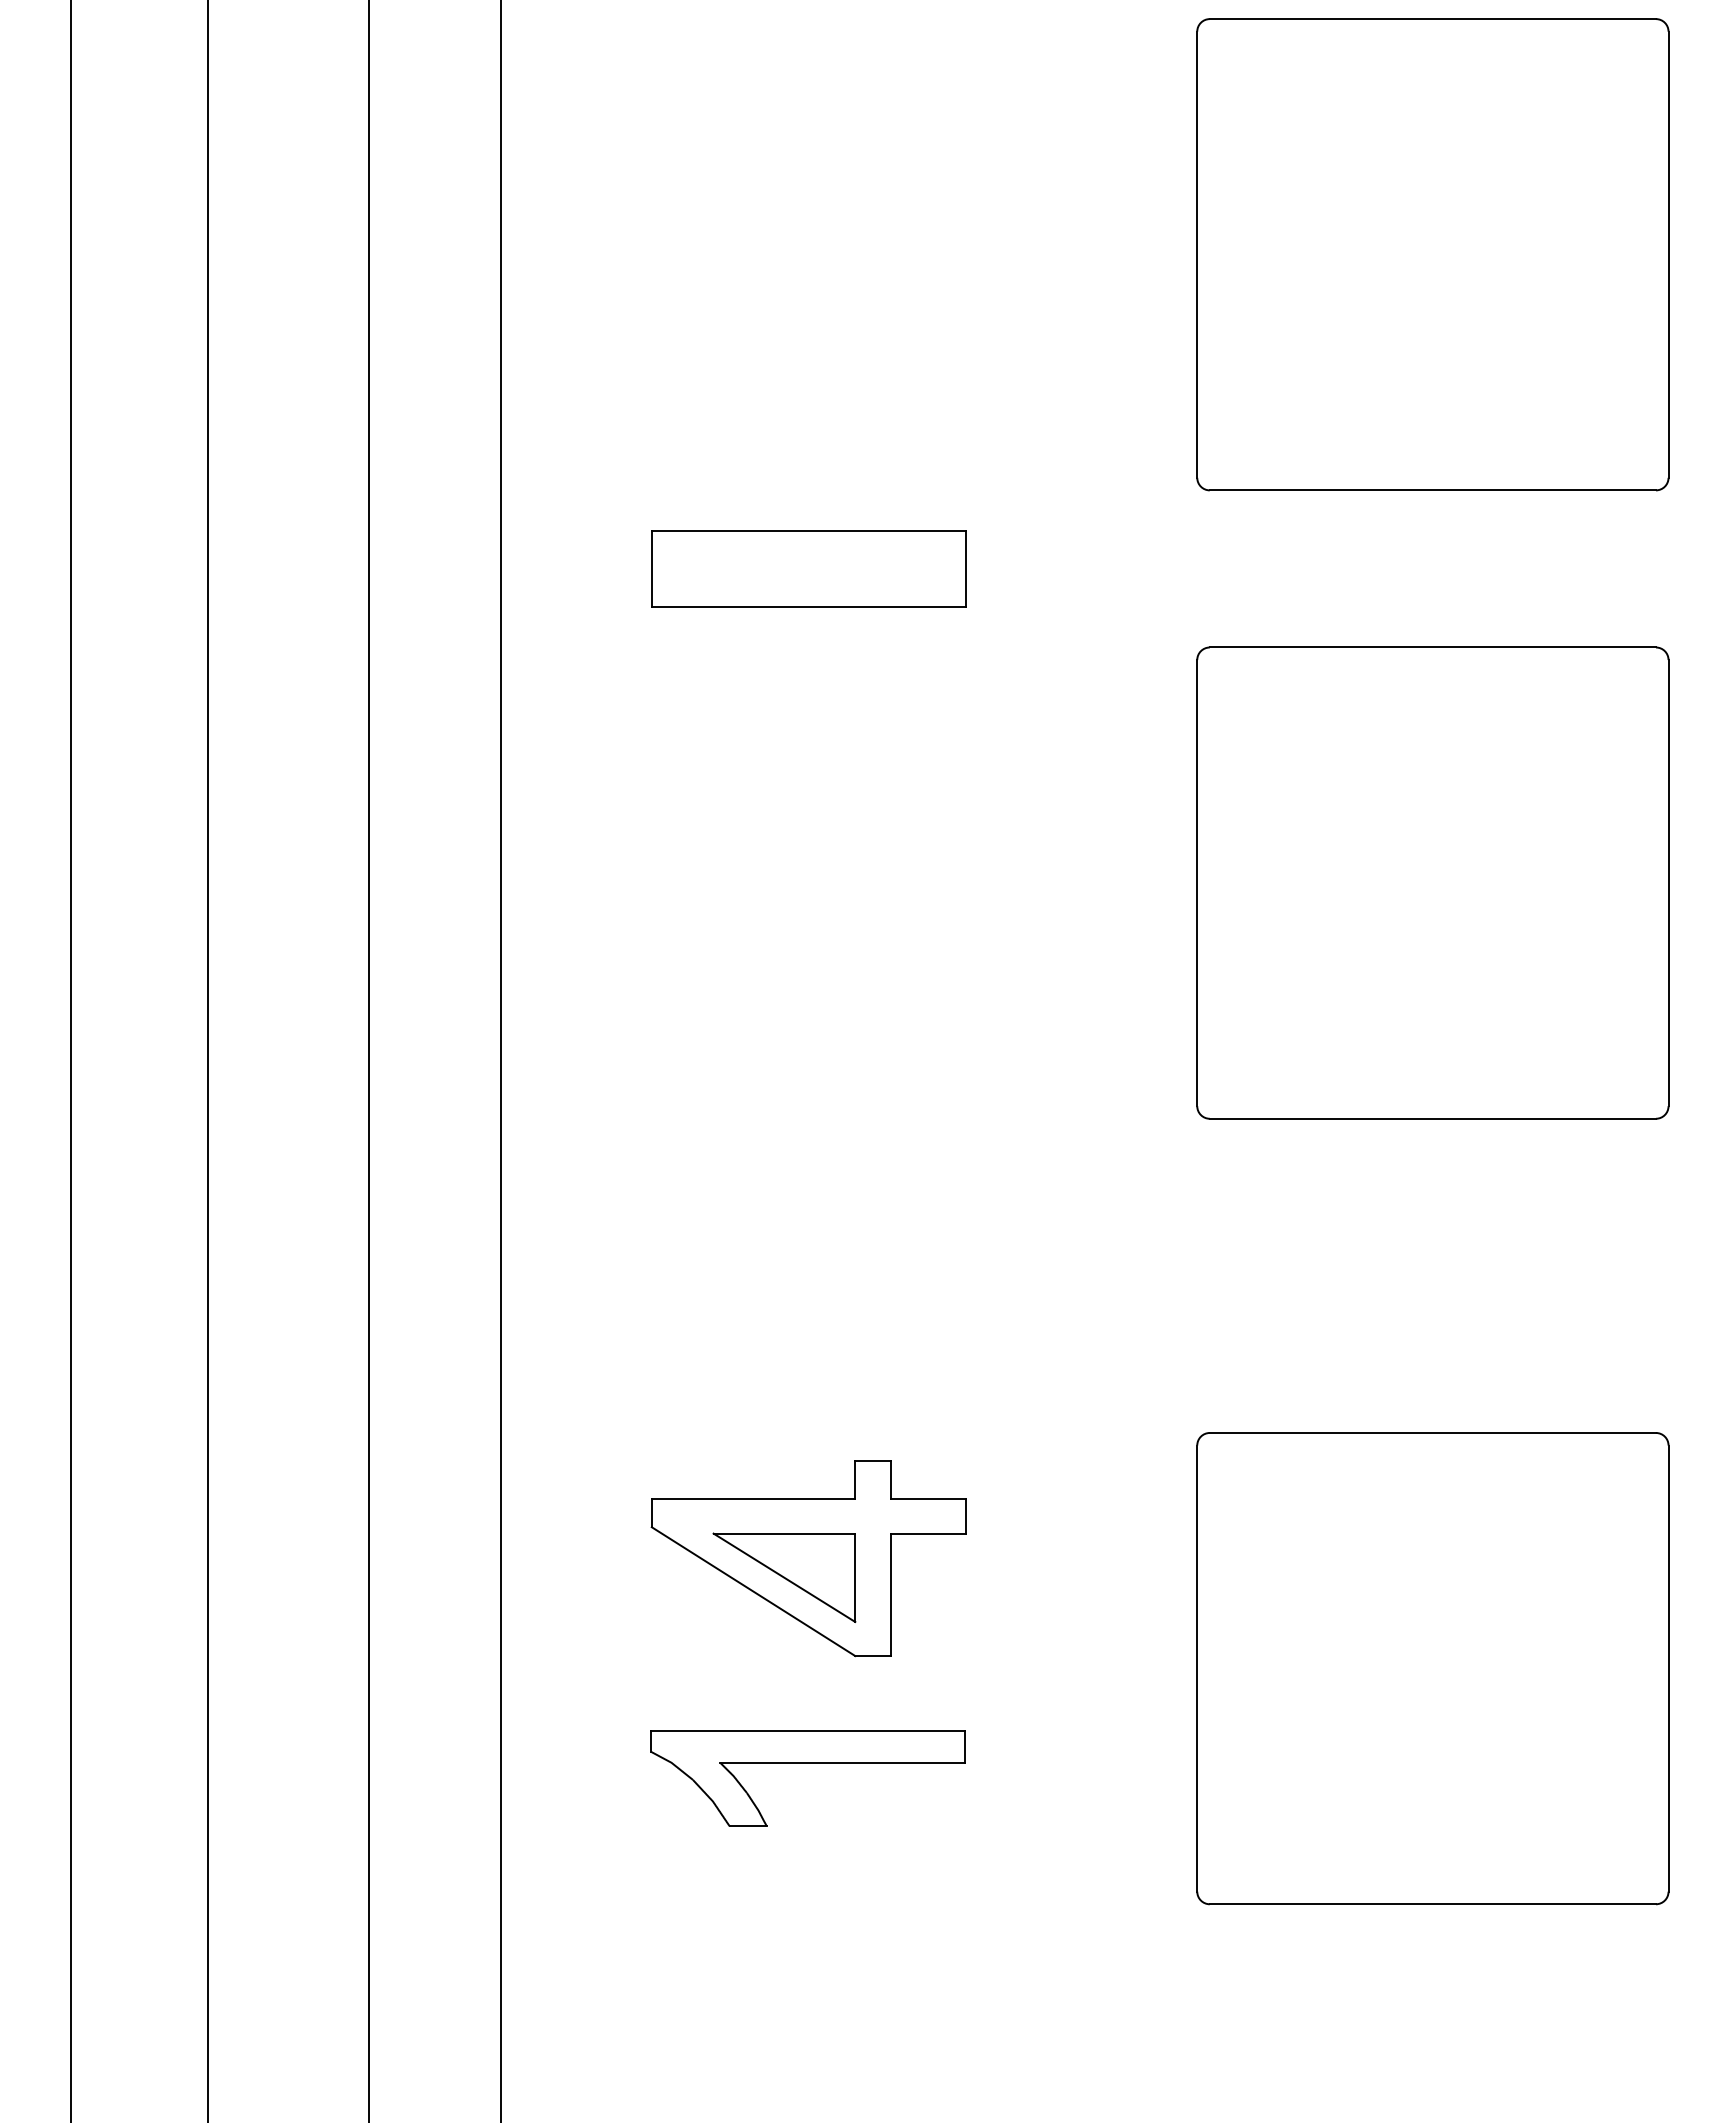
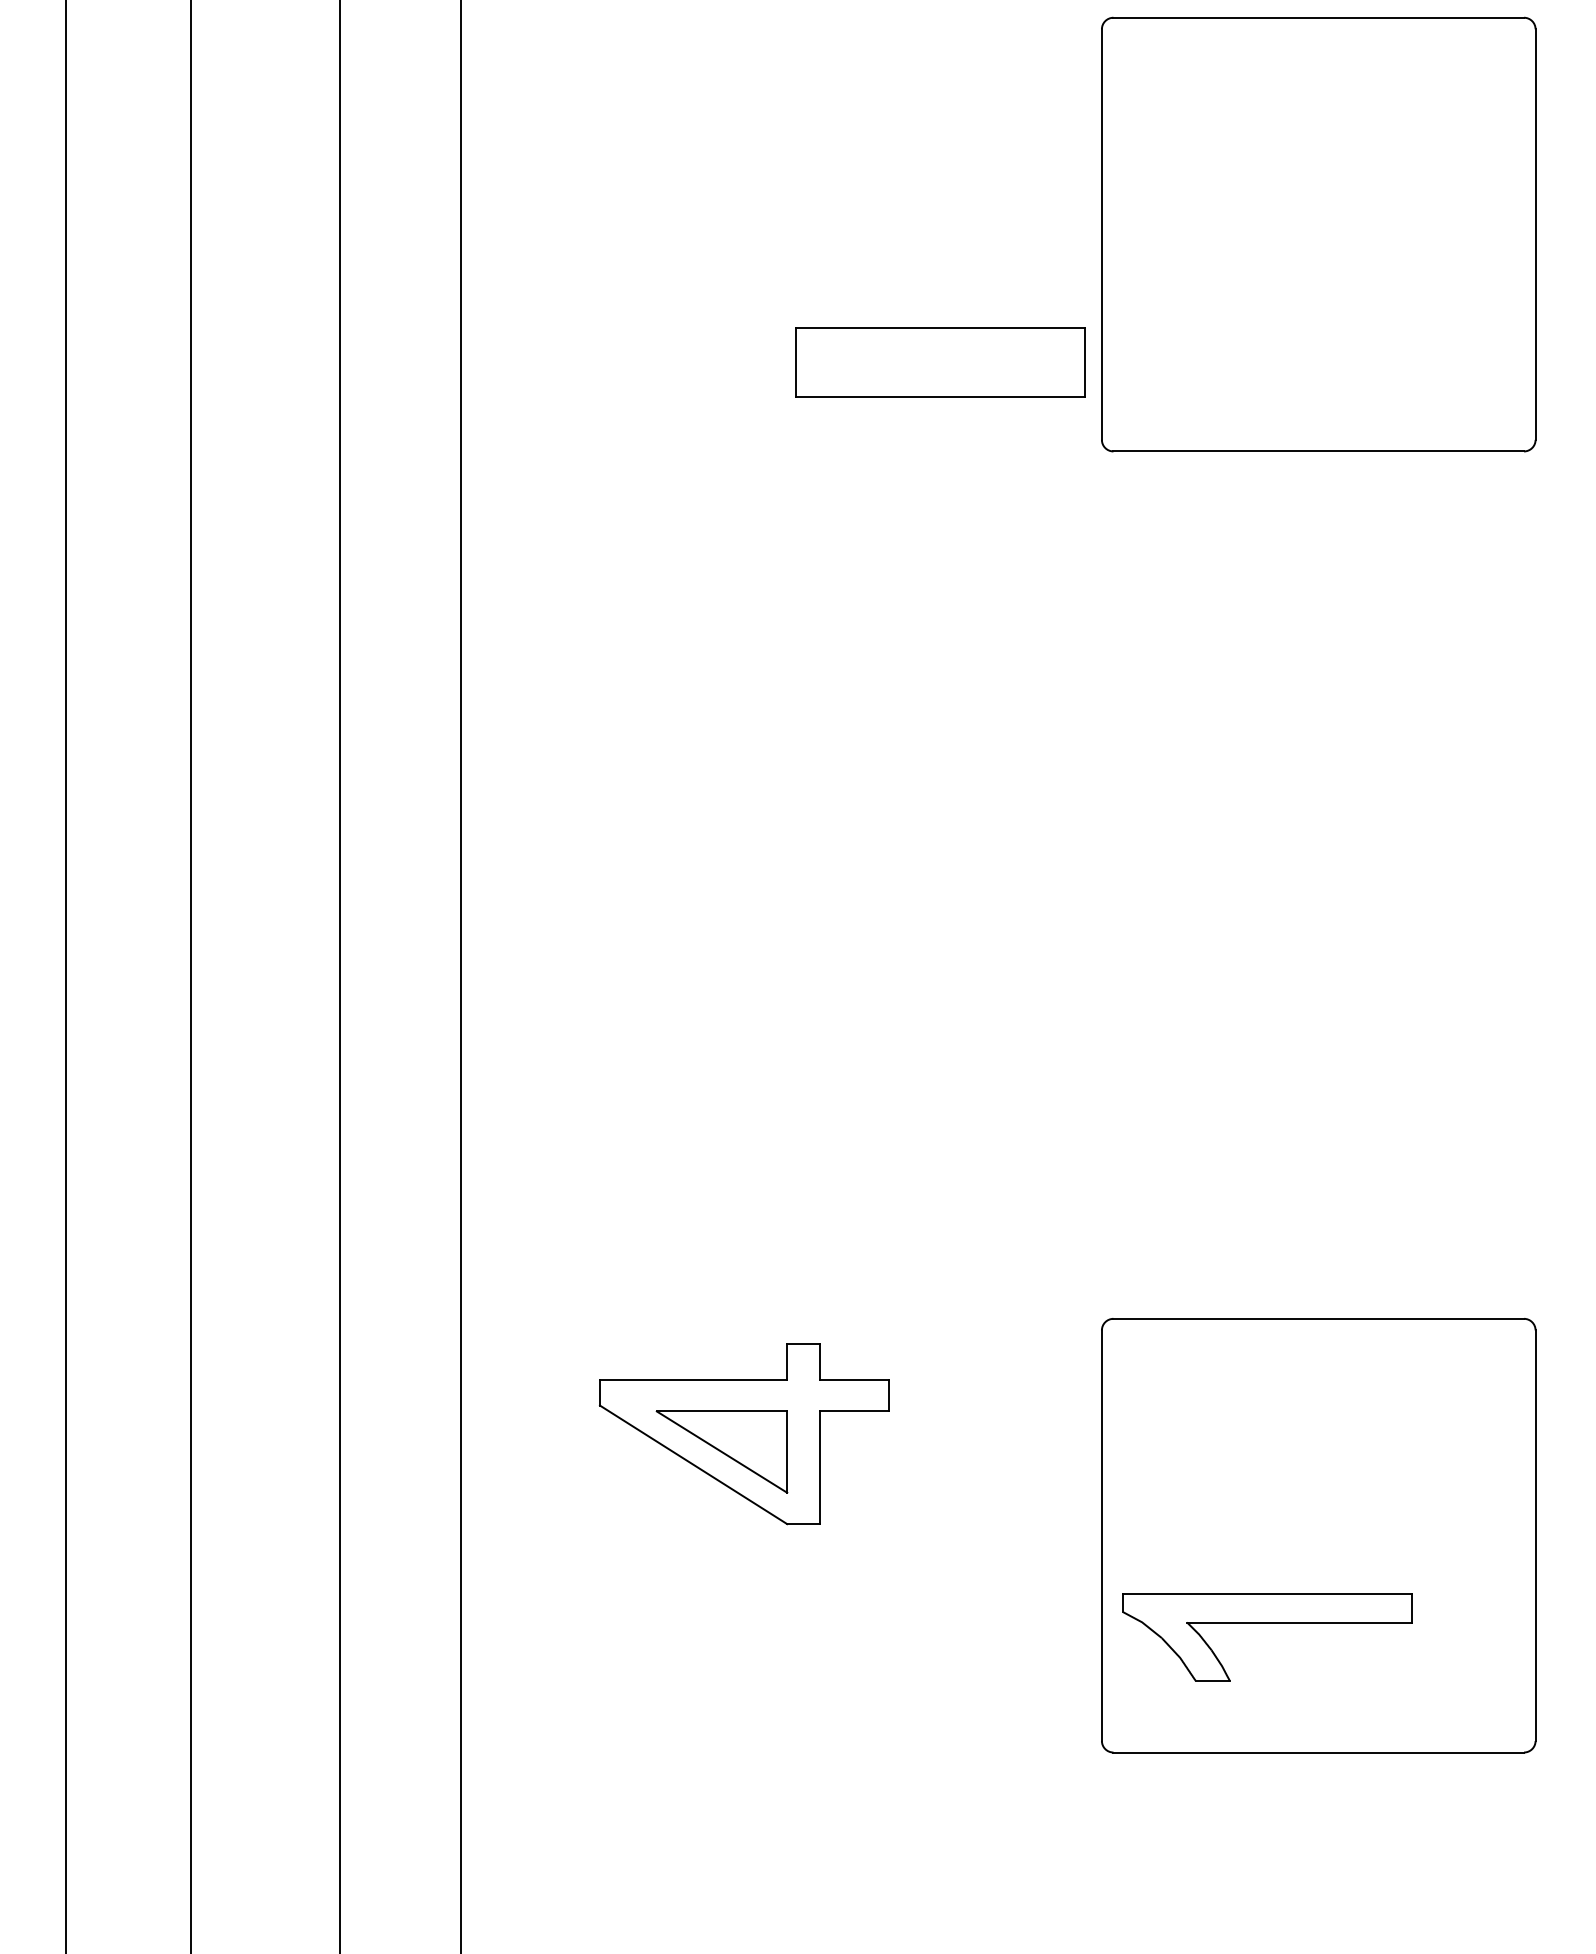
part: (808, 568) -> (940, 362), moved
part: (1432, 882) -> (1318, 812), removed
part: (807, 1764) -> (1267, 1623), moved

